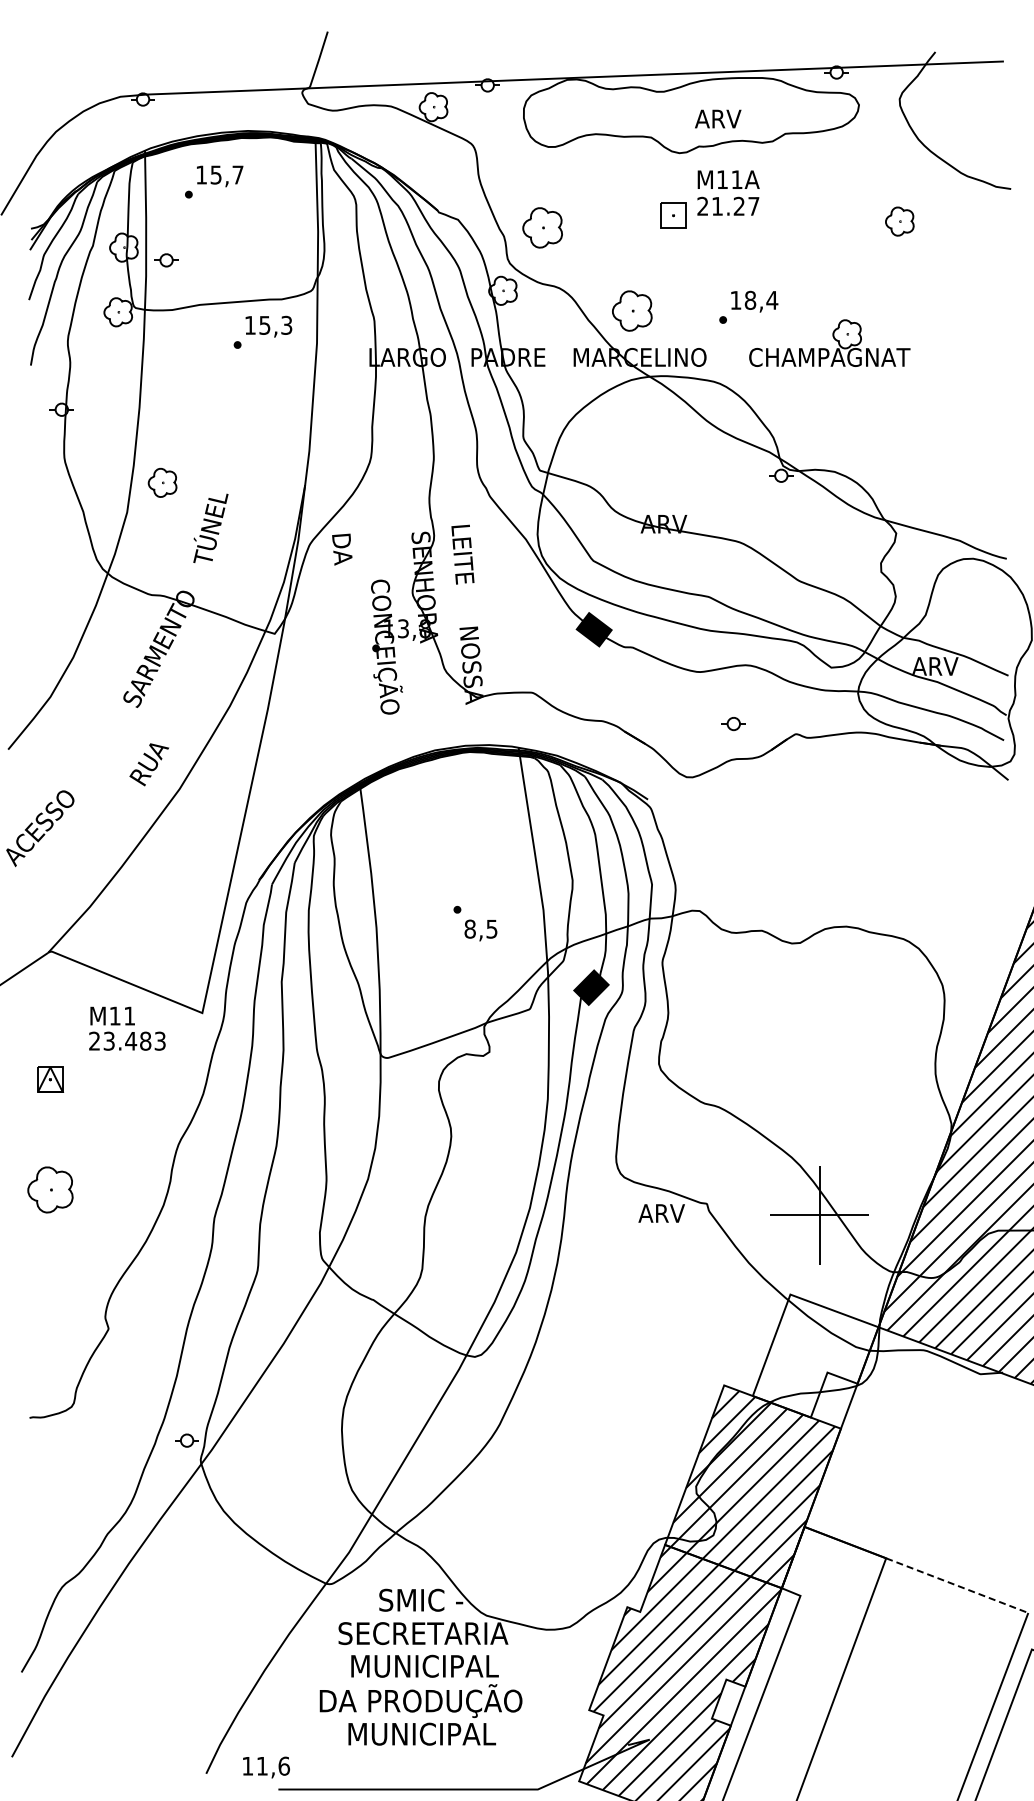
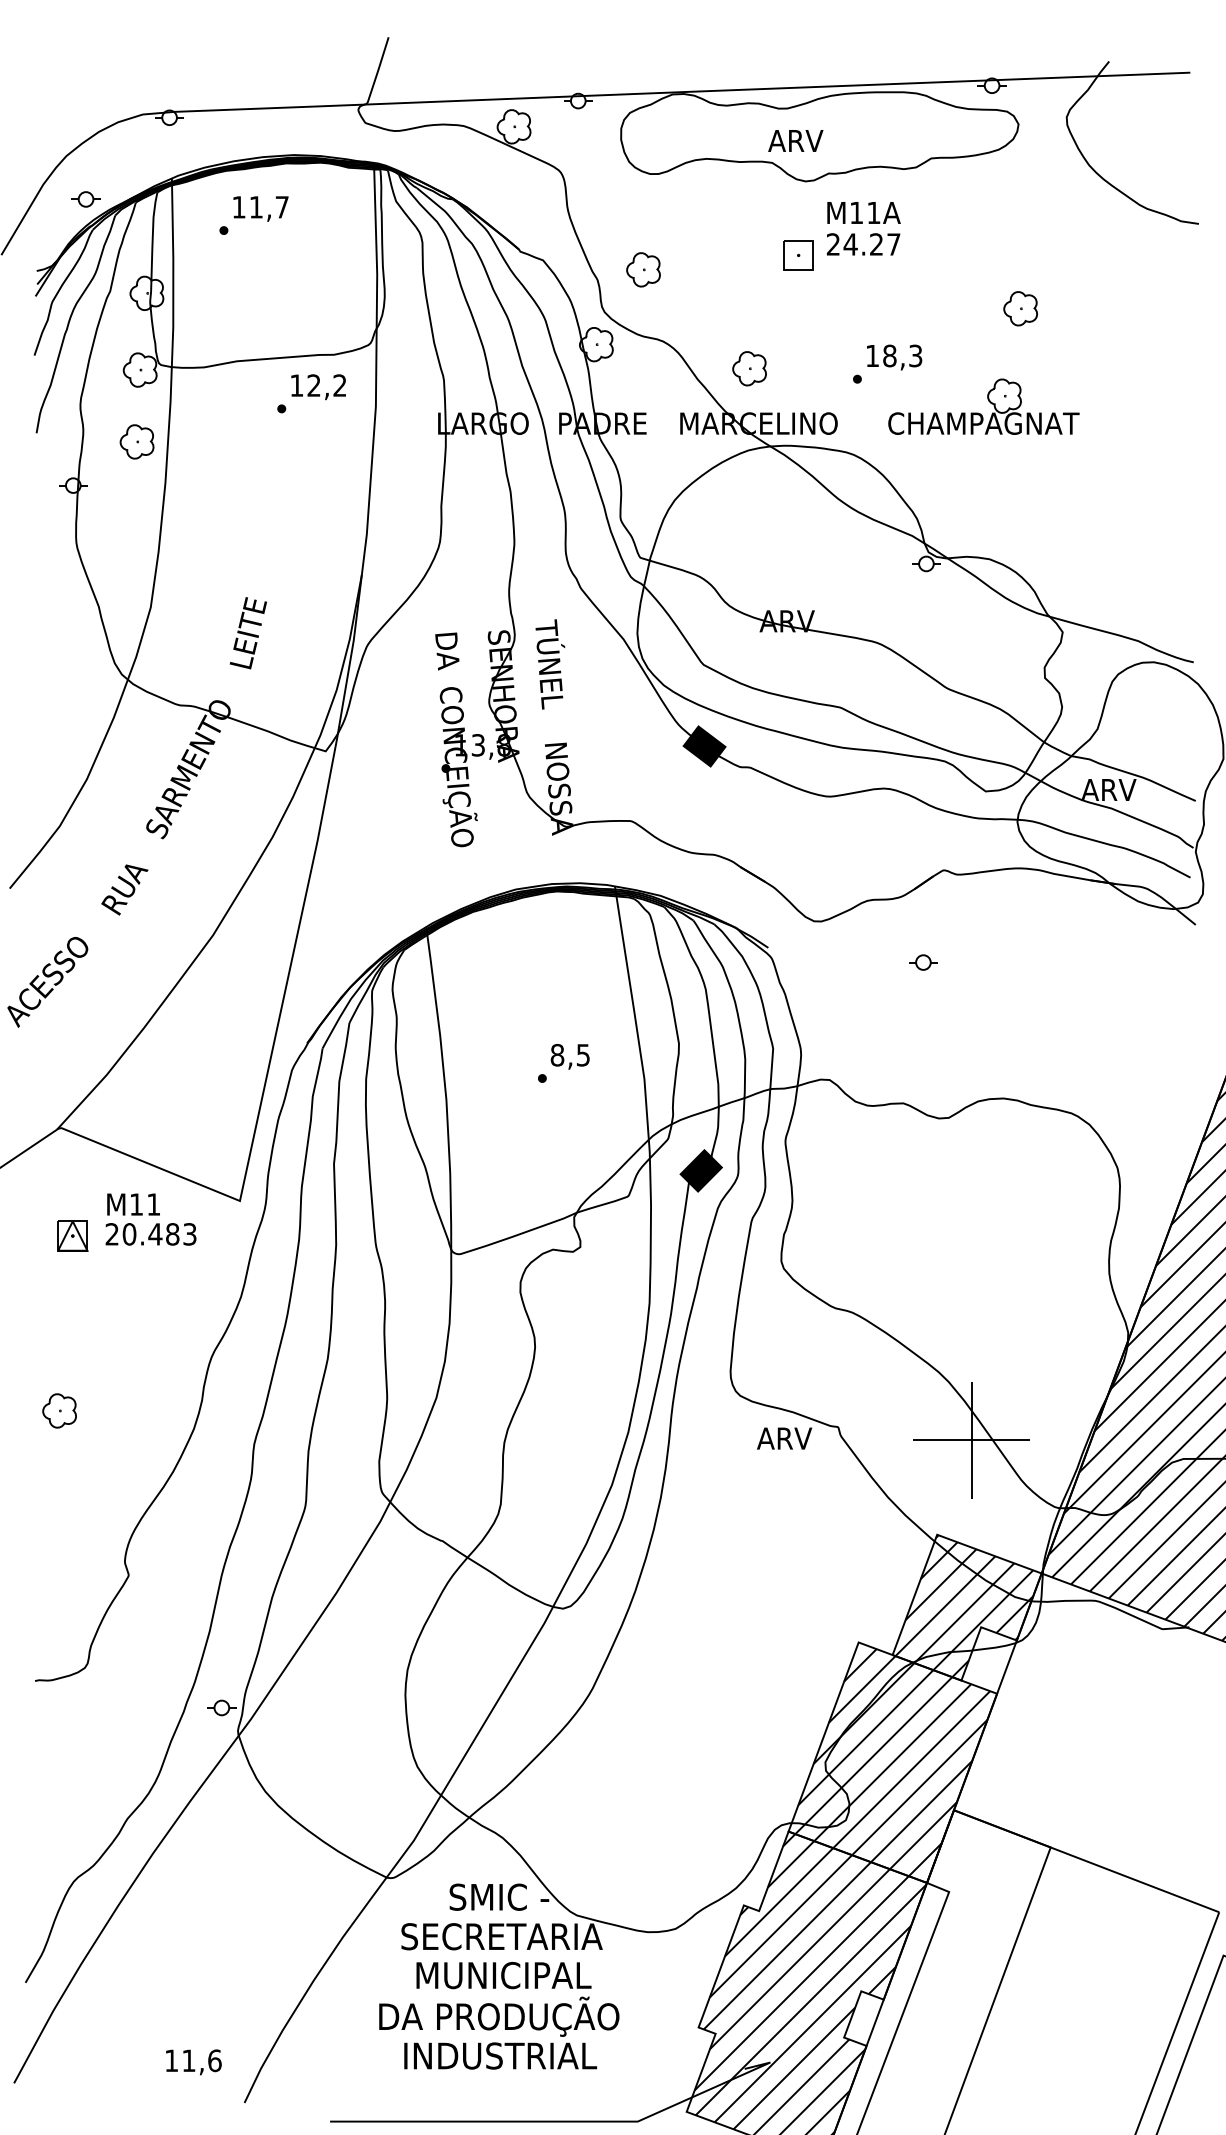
text: (718, 118) -> (796, 140), moved
text: (215, 174) -> (255, 206), 15,7 -> 11,7
text: (717, 206) -> (850, 244), 21.27 -> 24.27
part: (899, 221) -> (1020, 308), moved
part: (542, 227) -> (643, 269), size x0.71
part: (166, 260) -> (85, 199), moved
text: (772, 299) -> (915, 354), 18,4 -> 18,3
part: (631, 311) -> (748, 369), size x0.71
text: (275, 324) -> (326, 384), 15,3 -> 12,2
part: (162, 482) -> (136, 441), moved
text: (210, 528) -> (249, 626), TÚNEL -> LEITE
text: (342, 549) -> (447, 651), moved
text: (463, 560) -> (549, 664), LEITE -> TÚNEL
part: (733, 724) -> (923, 963), moved
text: (149, 764) -> (125, 889), moved
text: (480, 930) -> (569, 1056), moved
text: (108, 1040) -> (128, 1233), 23.483 -> 20.483
part: (50, 1079) -> (72, 1235), moved
part: (49, 1190) -> (58, 1411), size x0.62
hatch: (813, 1354) -> (964, 1605), added
line: (957, 1585) -> (1135, 1879), dashed -> solid
text: (422, 1733) -> (500, 2055), MUNICIPAL -> INDUSTRIAL
text: (266, 1767) -> (193, 2062), moved

